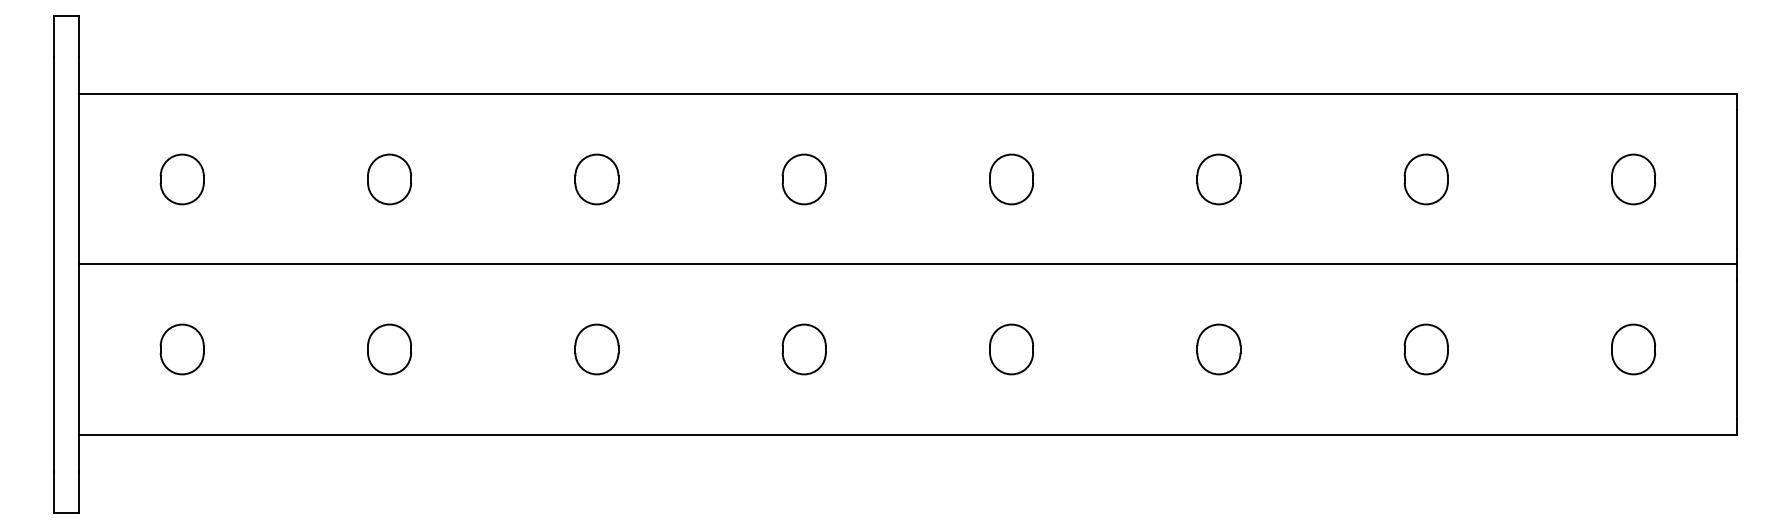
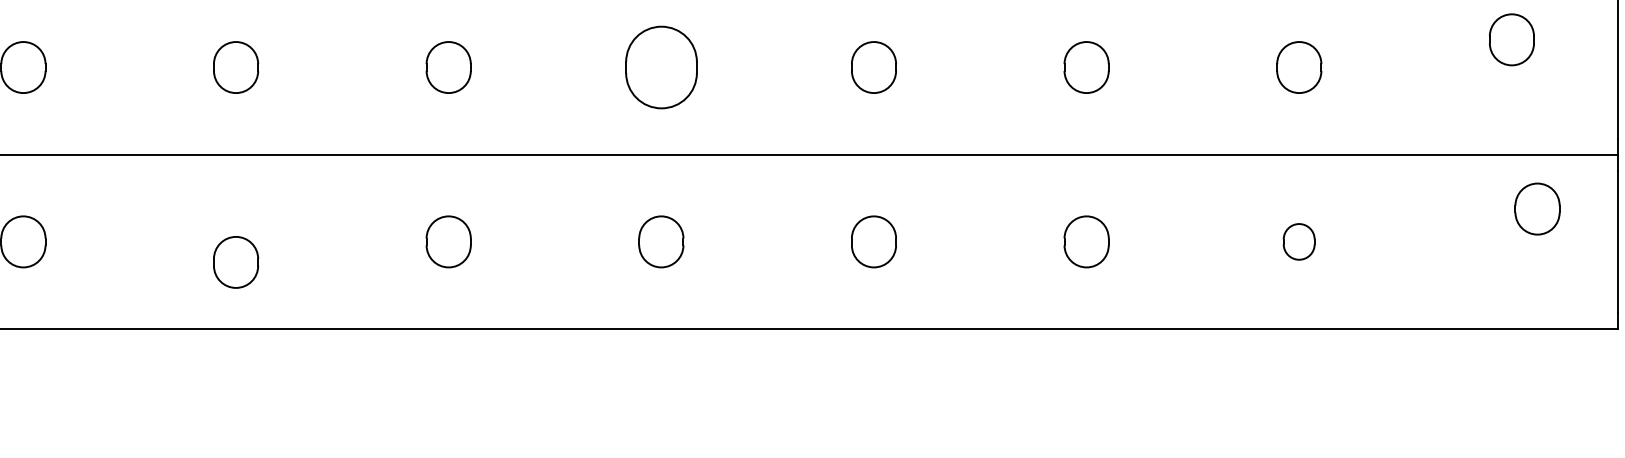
part: (803, 179) -> (660, 67), size x1.6
part: (1633, 179) -> (1511, 39), moved
part: (389, 349) -> (235, 262), moved
part: (1425, 349) -> (1298, 241), size x0.7
part: (1633, 349) -> (1537, 209), moved

